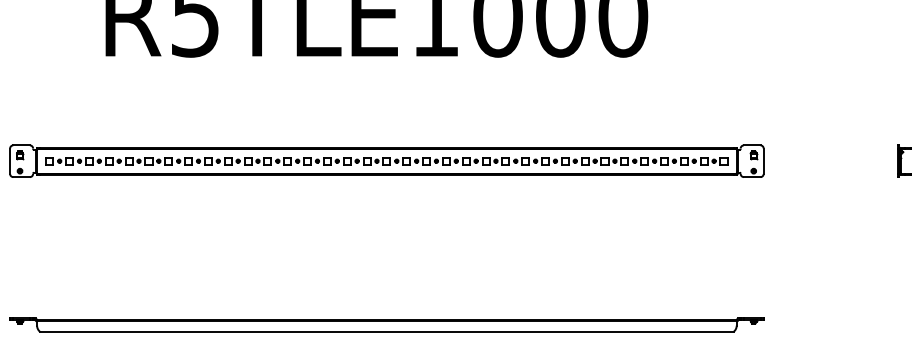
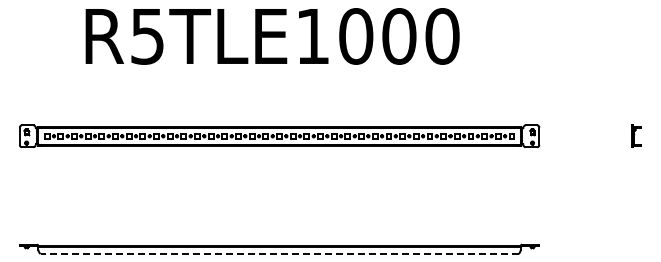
line: (386, 332) -> (279, 254), solid -> dashed

